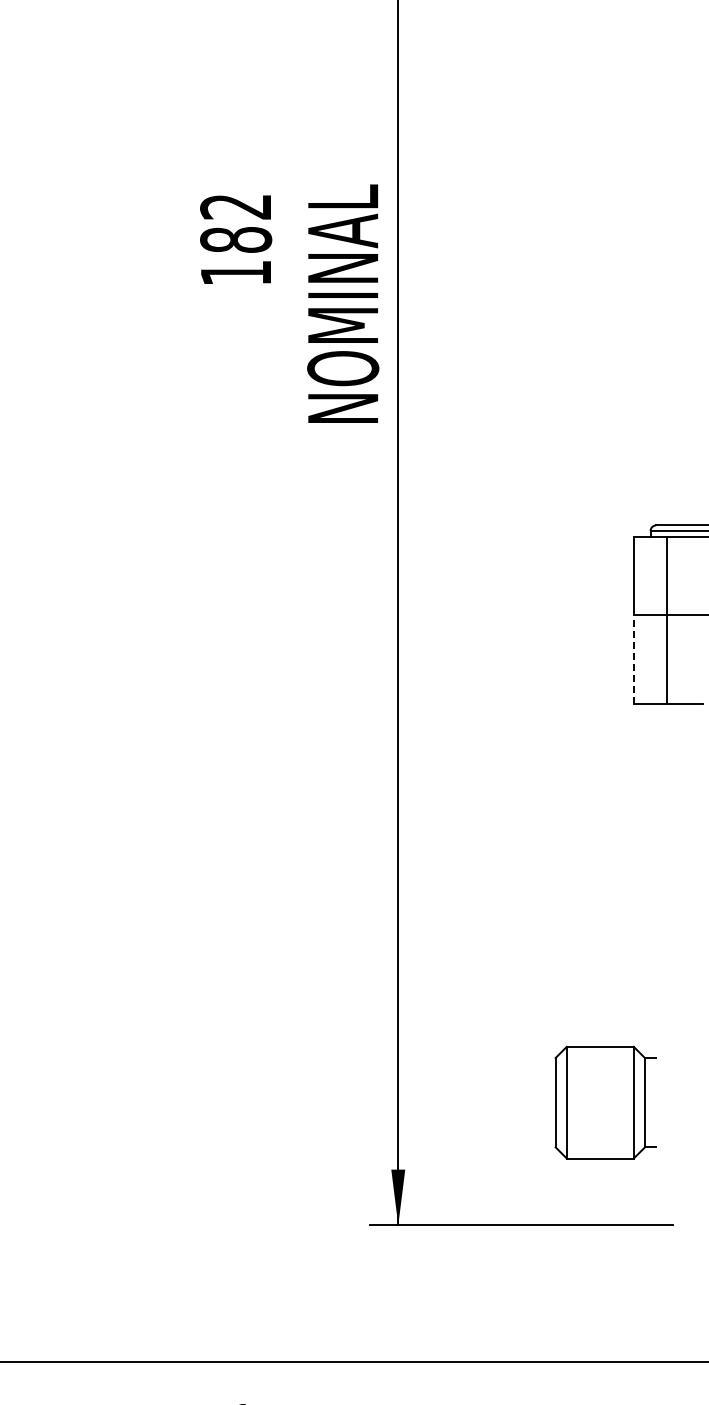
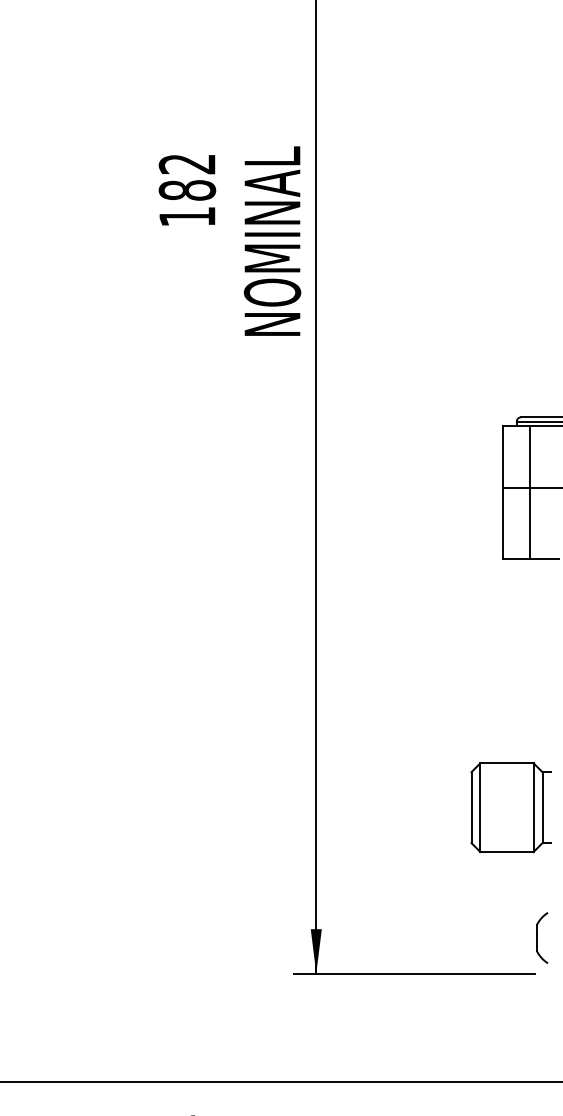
line: (633, 659) -> (503, 523), dashed -> solid
part: (605, 1102) -> (511, 807), moved
part: (682, 1180) -> (542, 937), added

